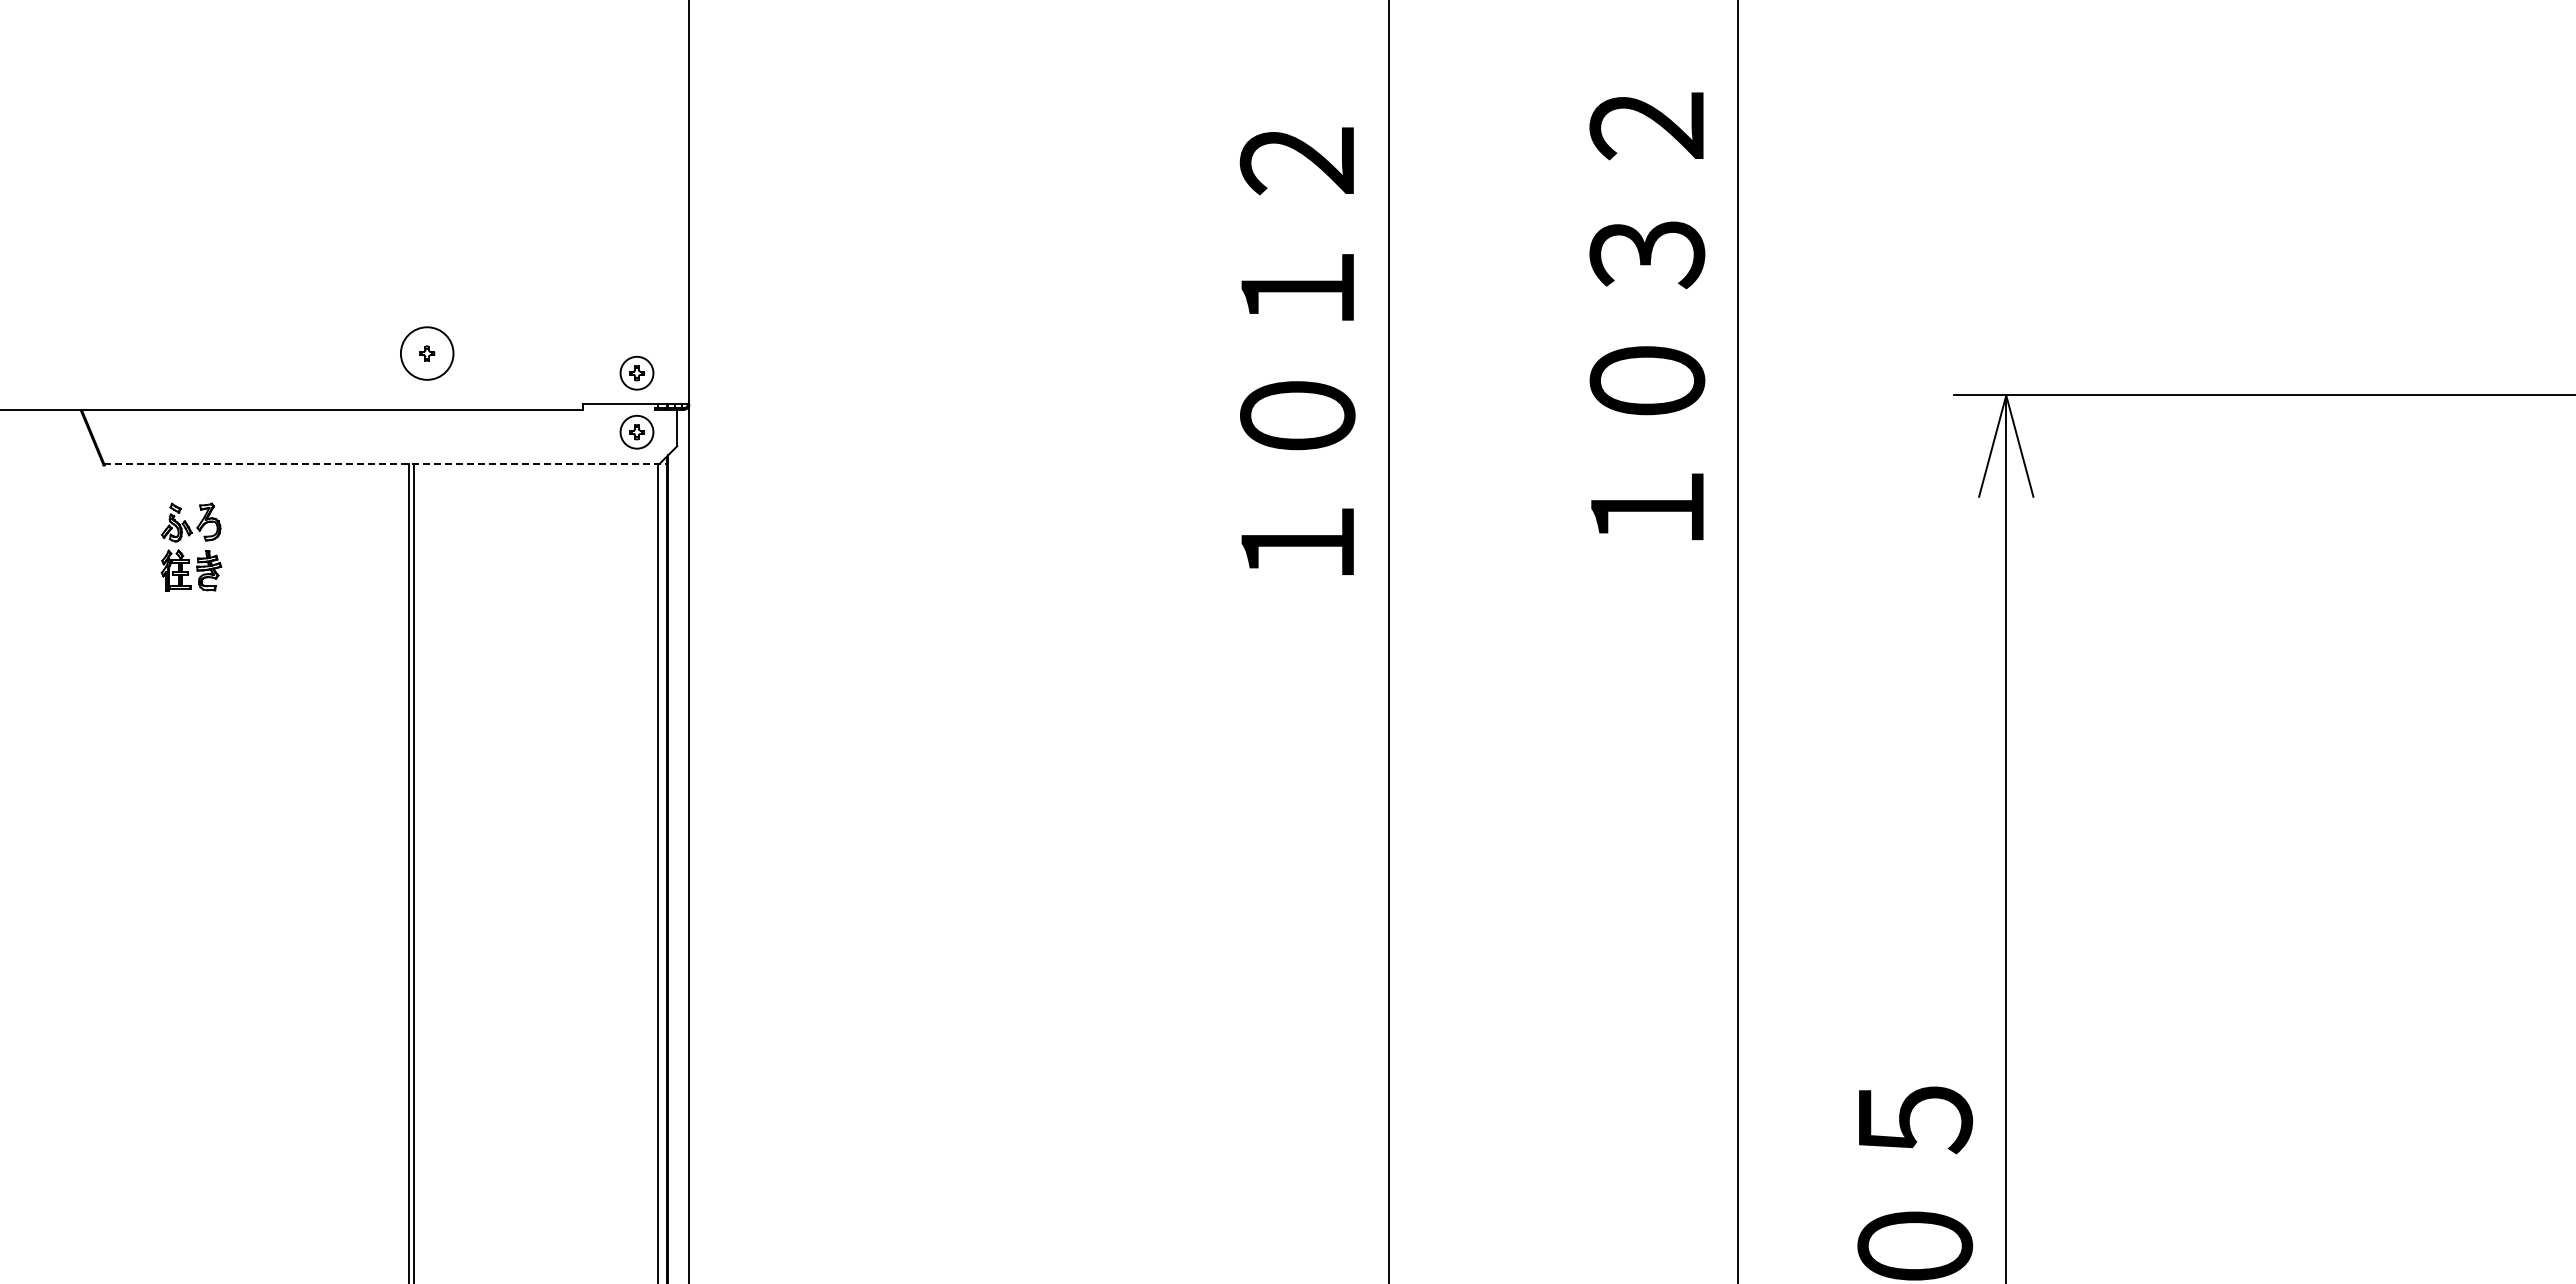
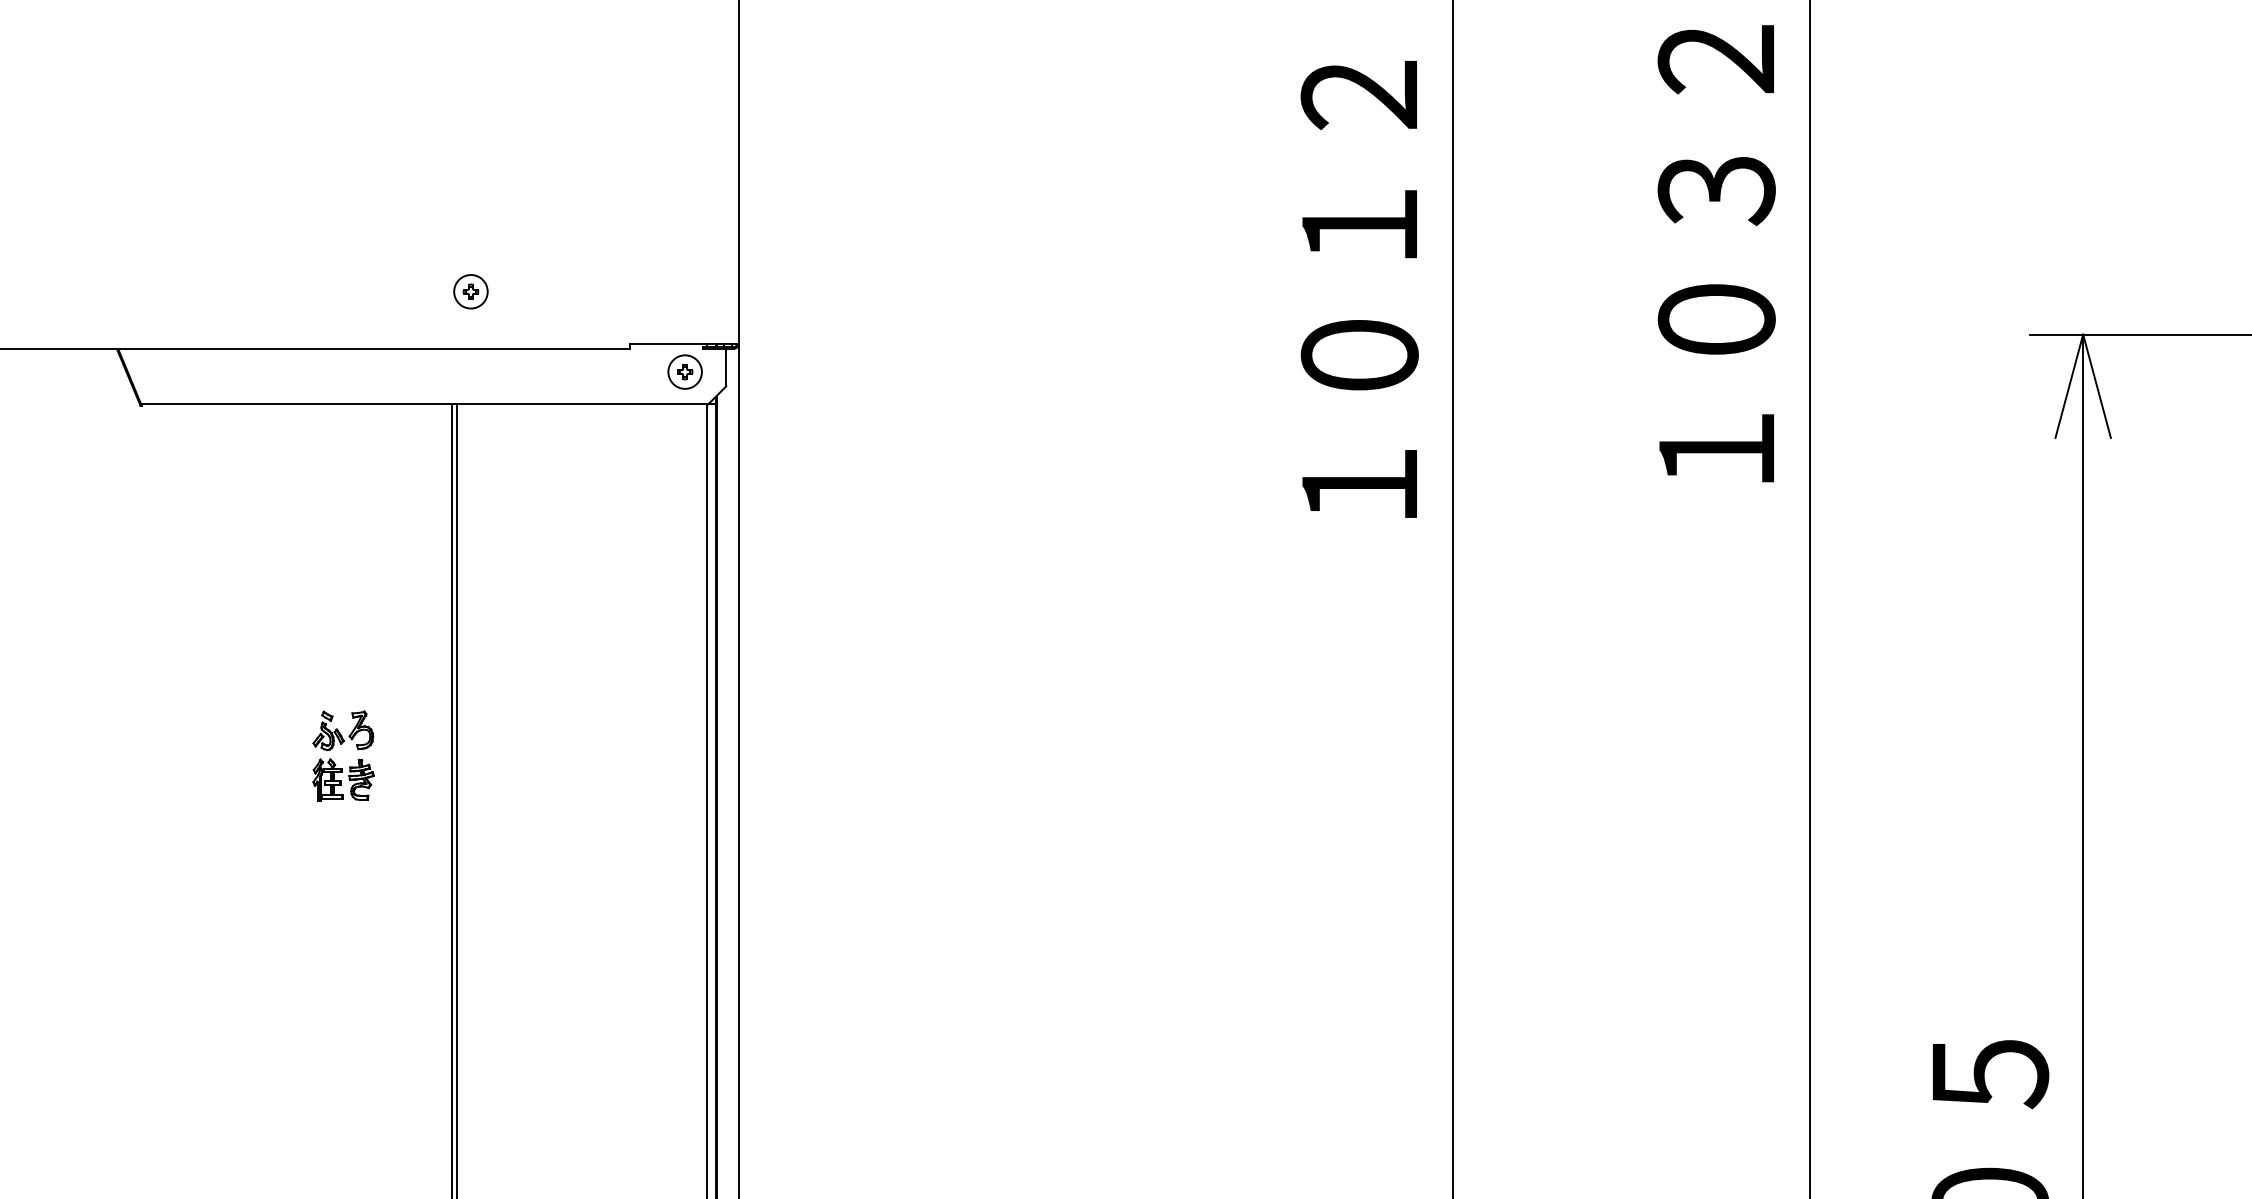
circle: (426, 353) -> (470, 291), size x0.62
part: (636, 372) -> (684, 311), removed
line: (385, 463) -> (428, 404), dashed -> solid
part: (189, 536) -> (341, 745), moved

